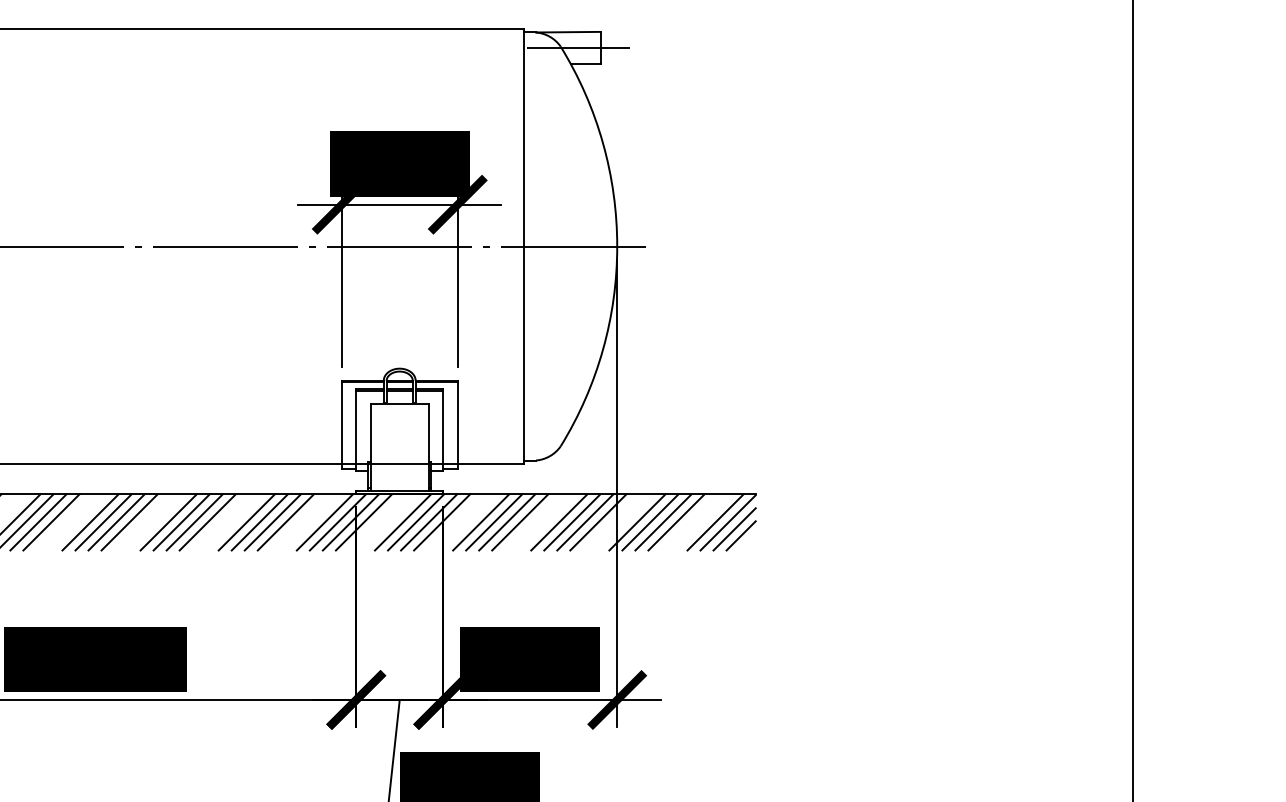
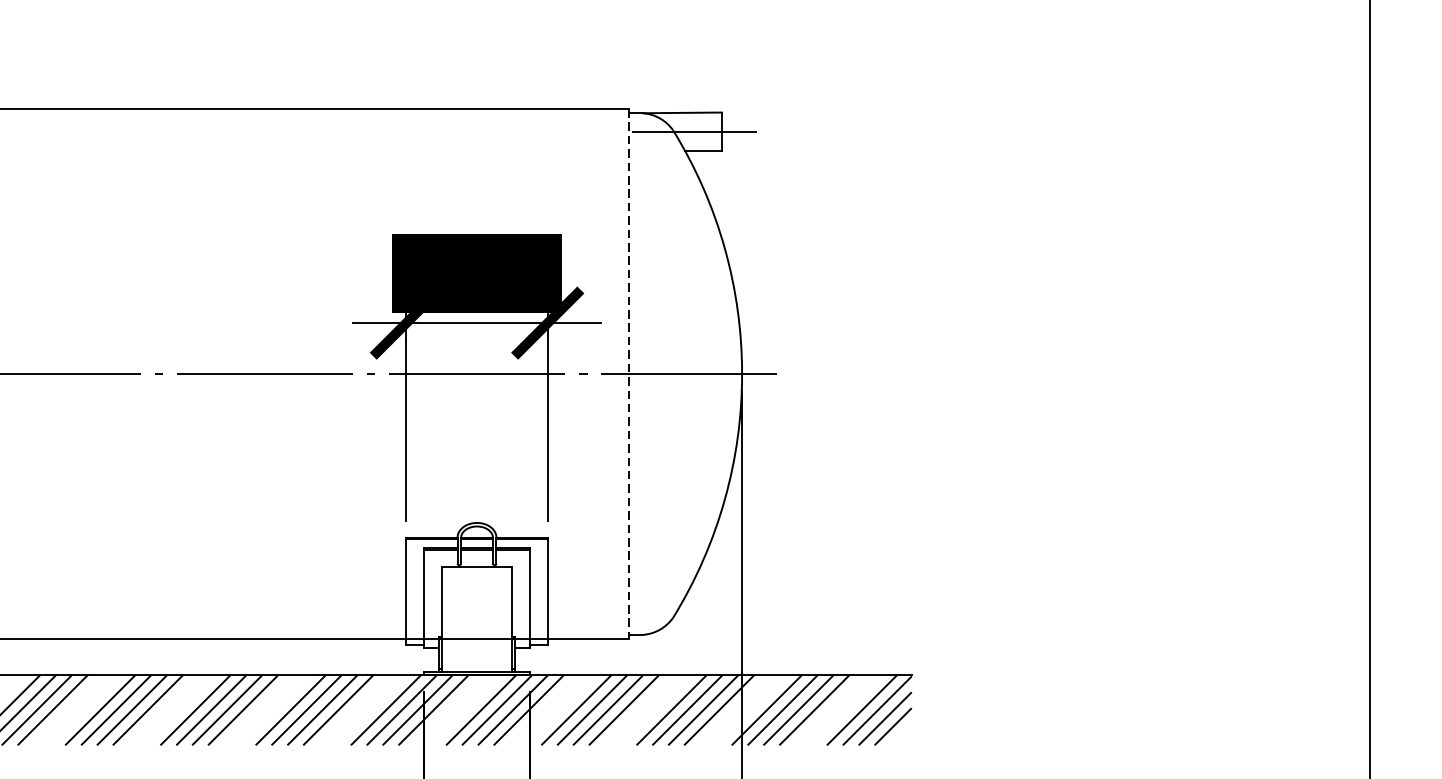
line: (524, 247) -> (629, 375), solid -> dashed

